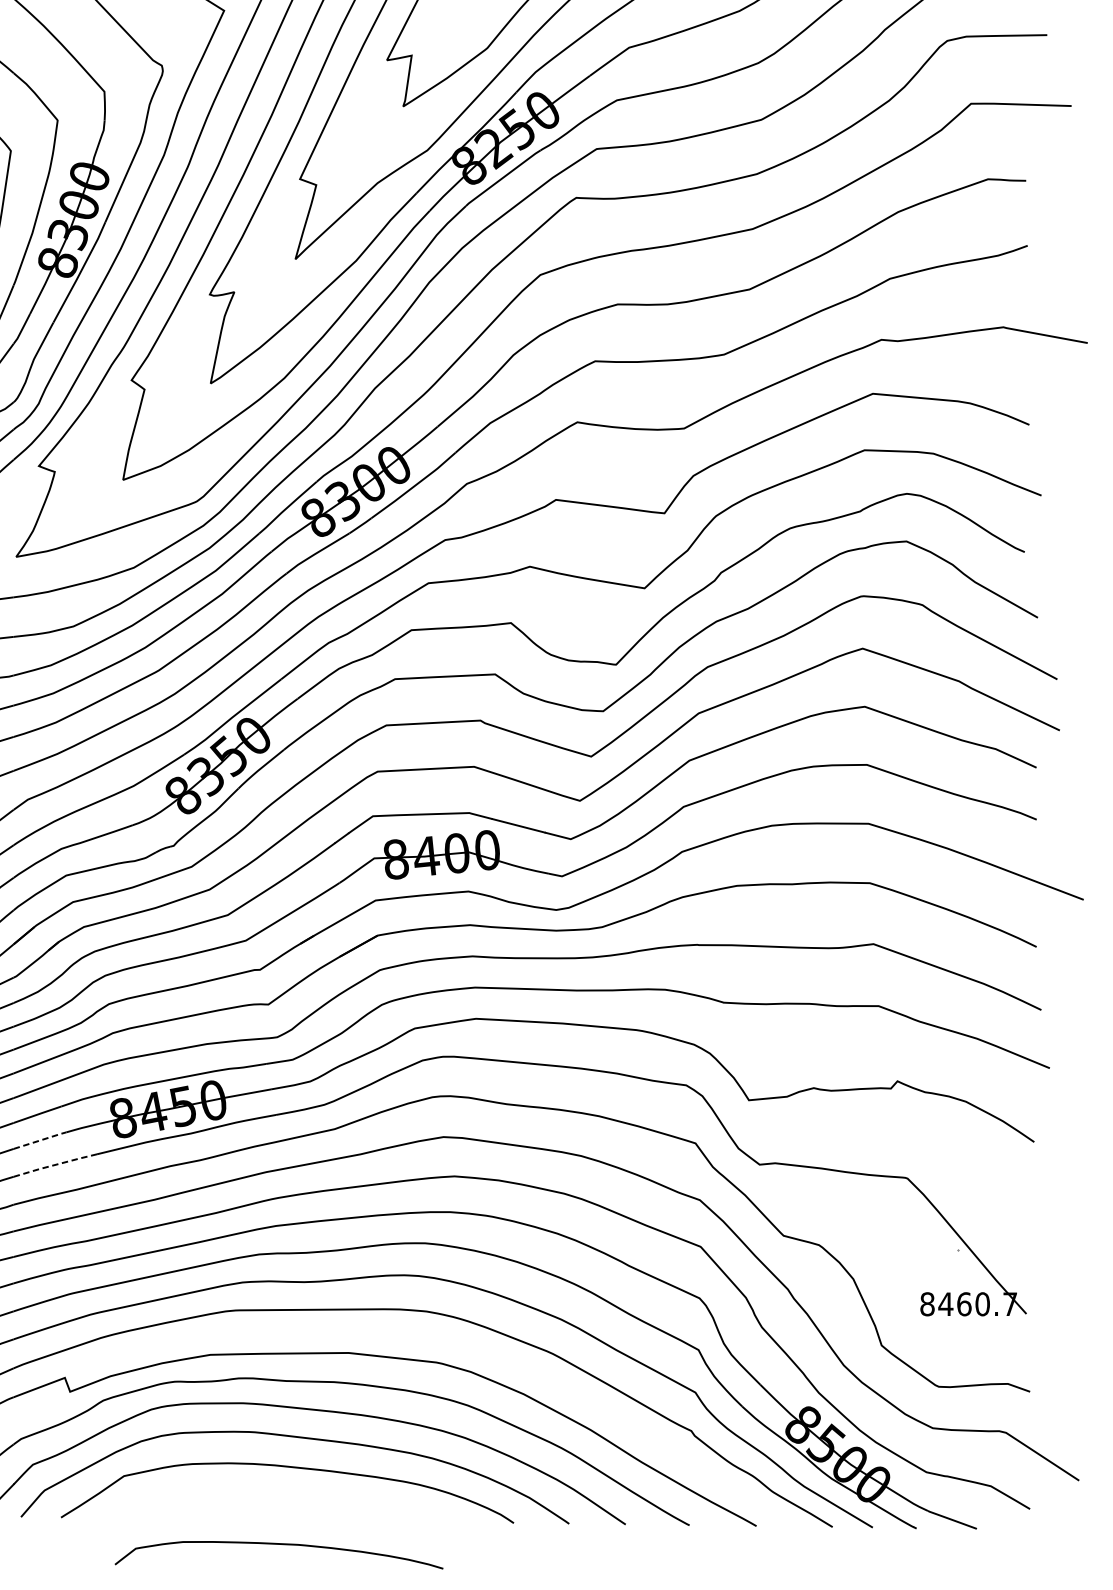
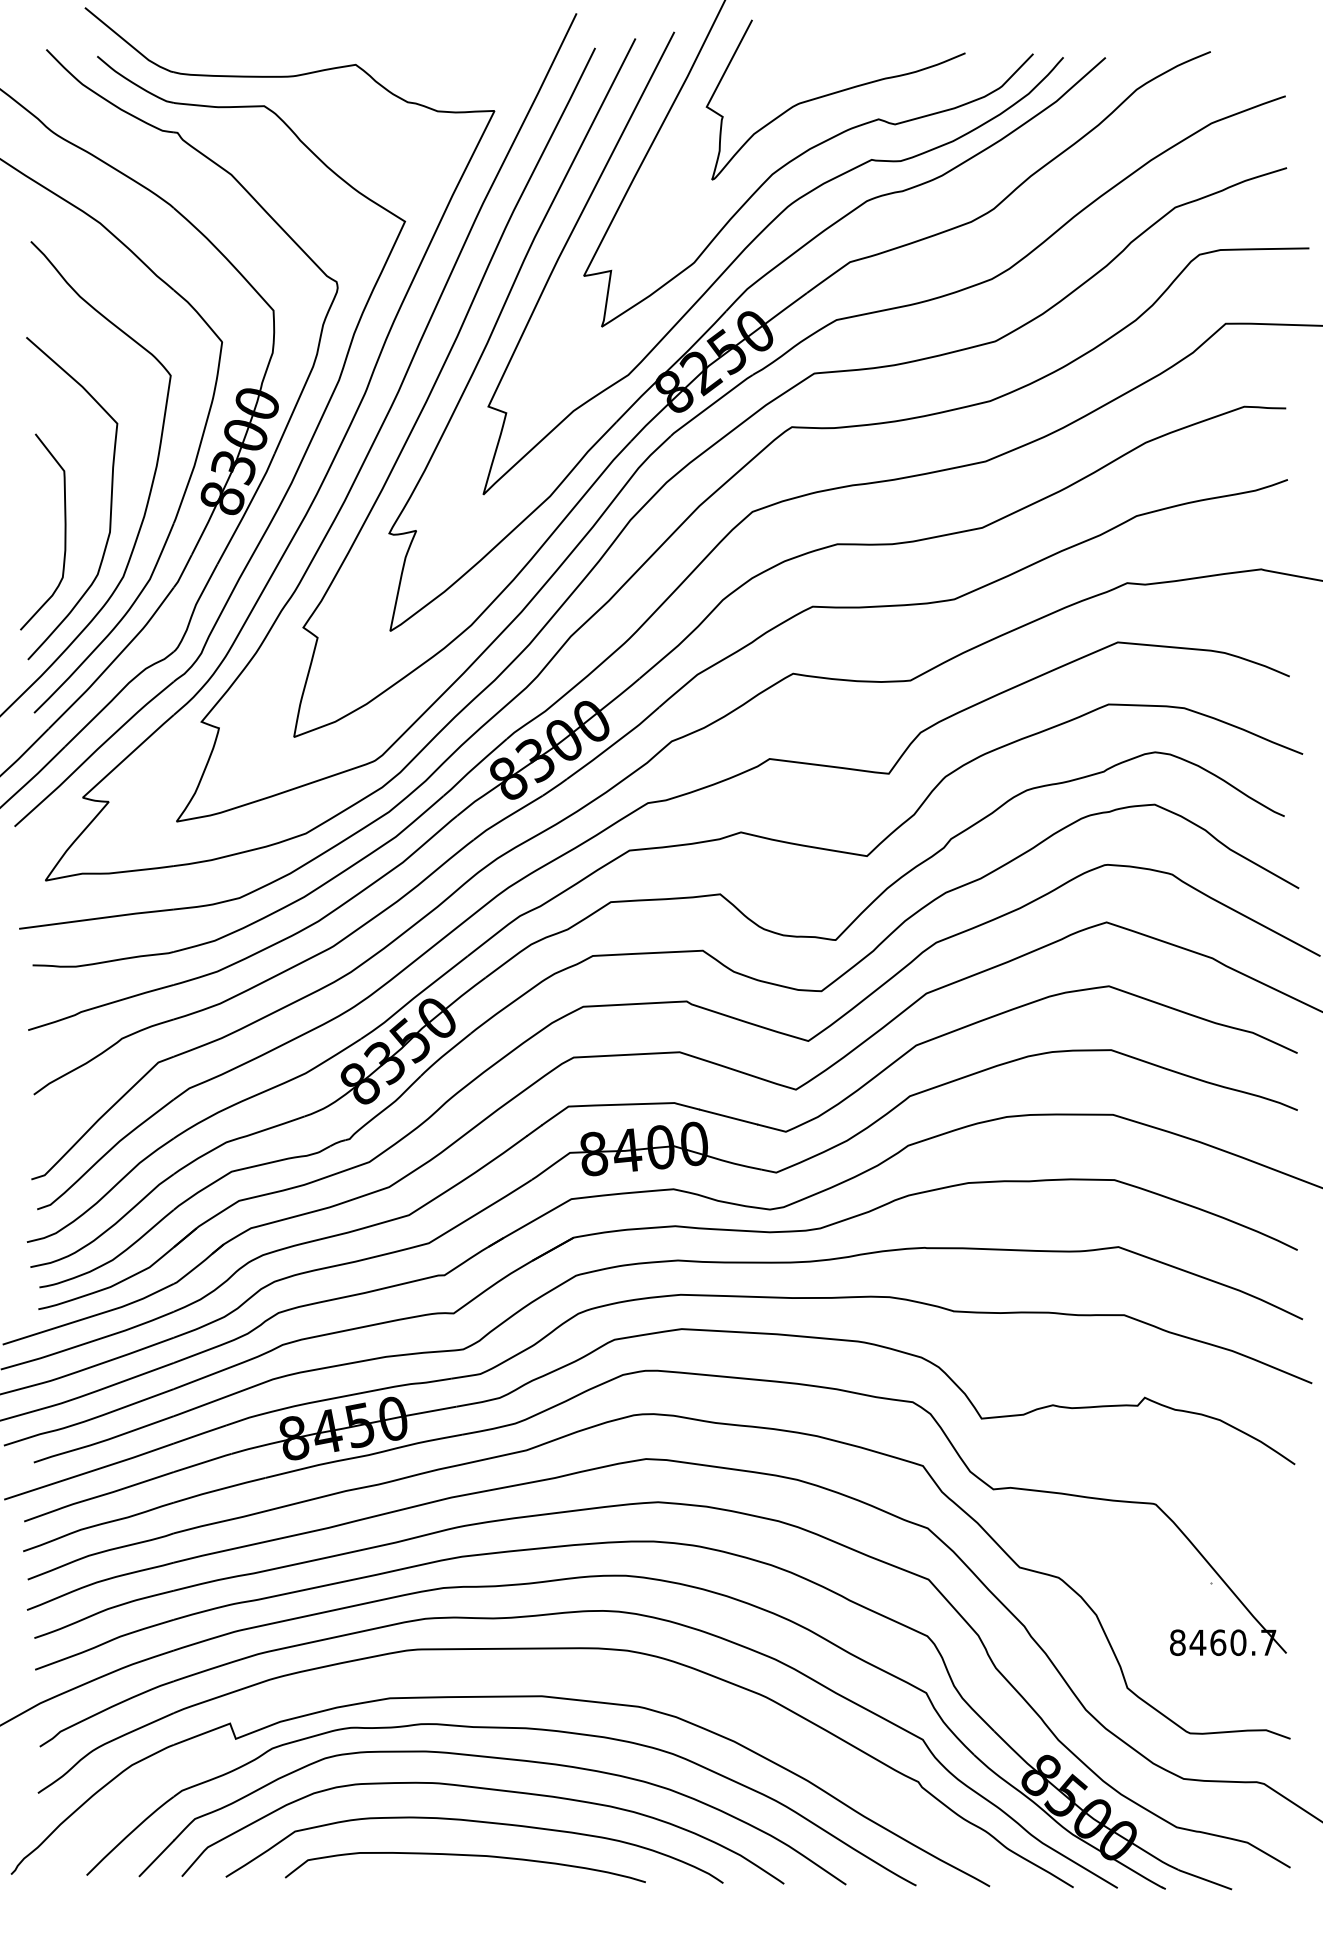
line: (40, 1140) -> (203, 1462), dashed -> solid
line: (55, 1164) -> (219, 1489), dashed -> solid
curve: (280, 1545) -> (466, 1856), moved

